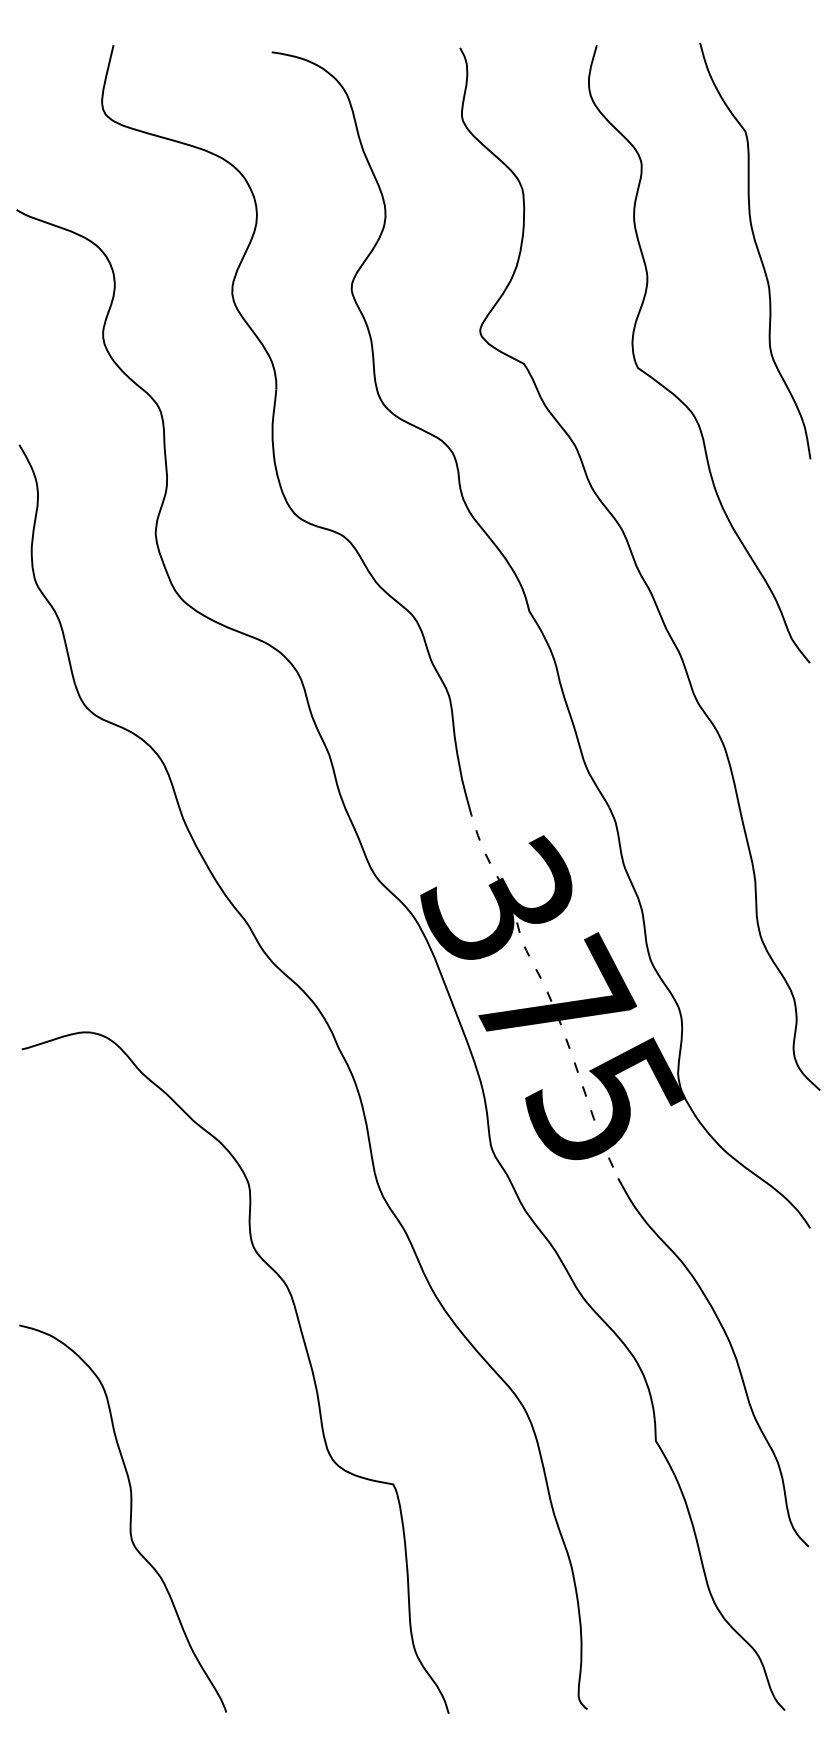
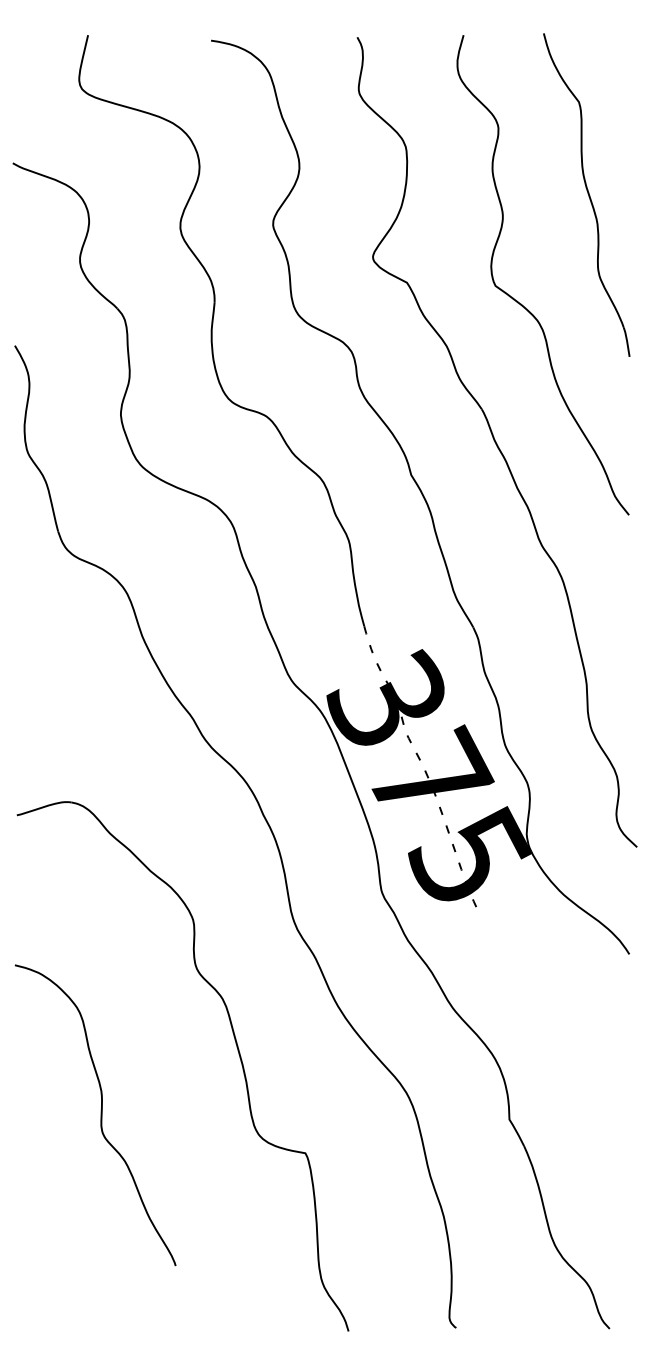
curve: (732, 1352) -> (569, 1050), removed
curve: (129, 1520) -> (100, 1116), moved

